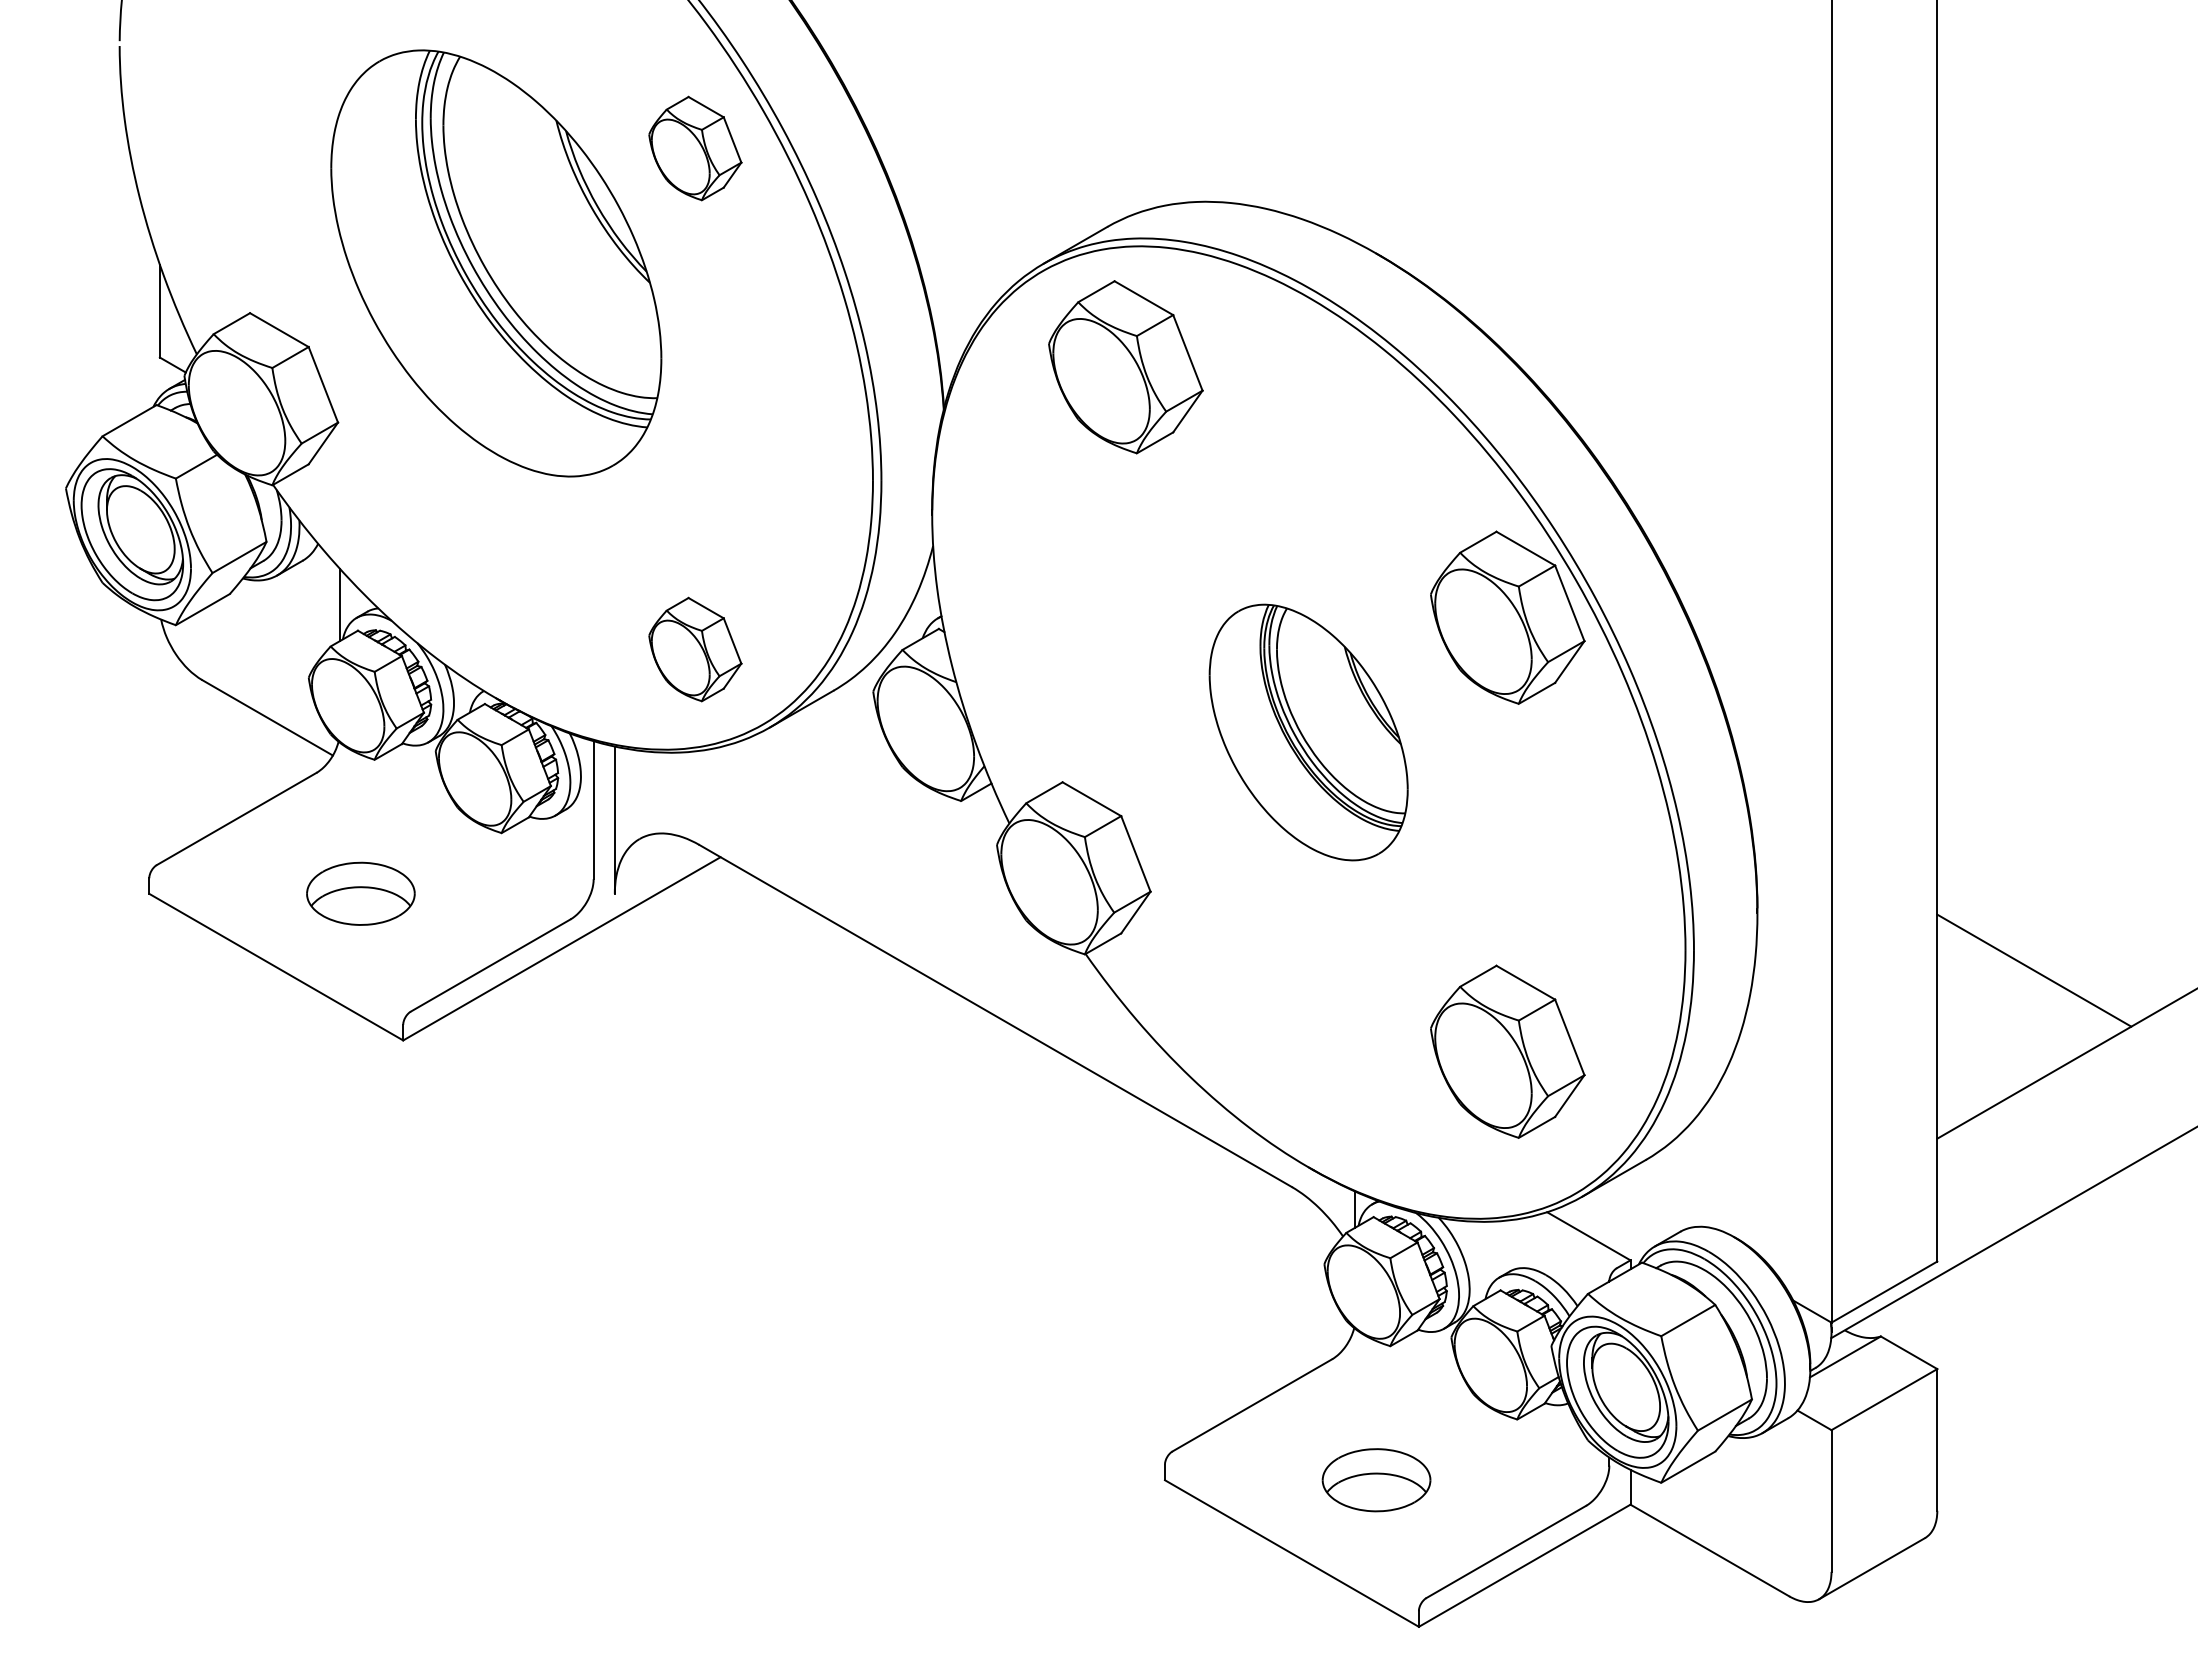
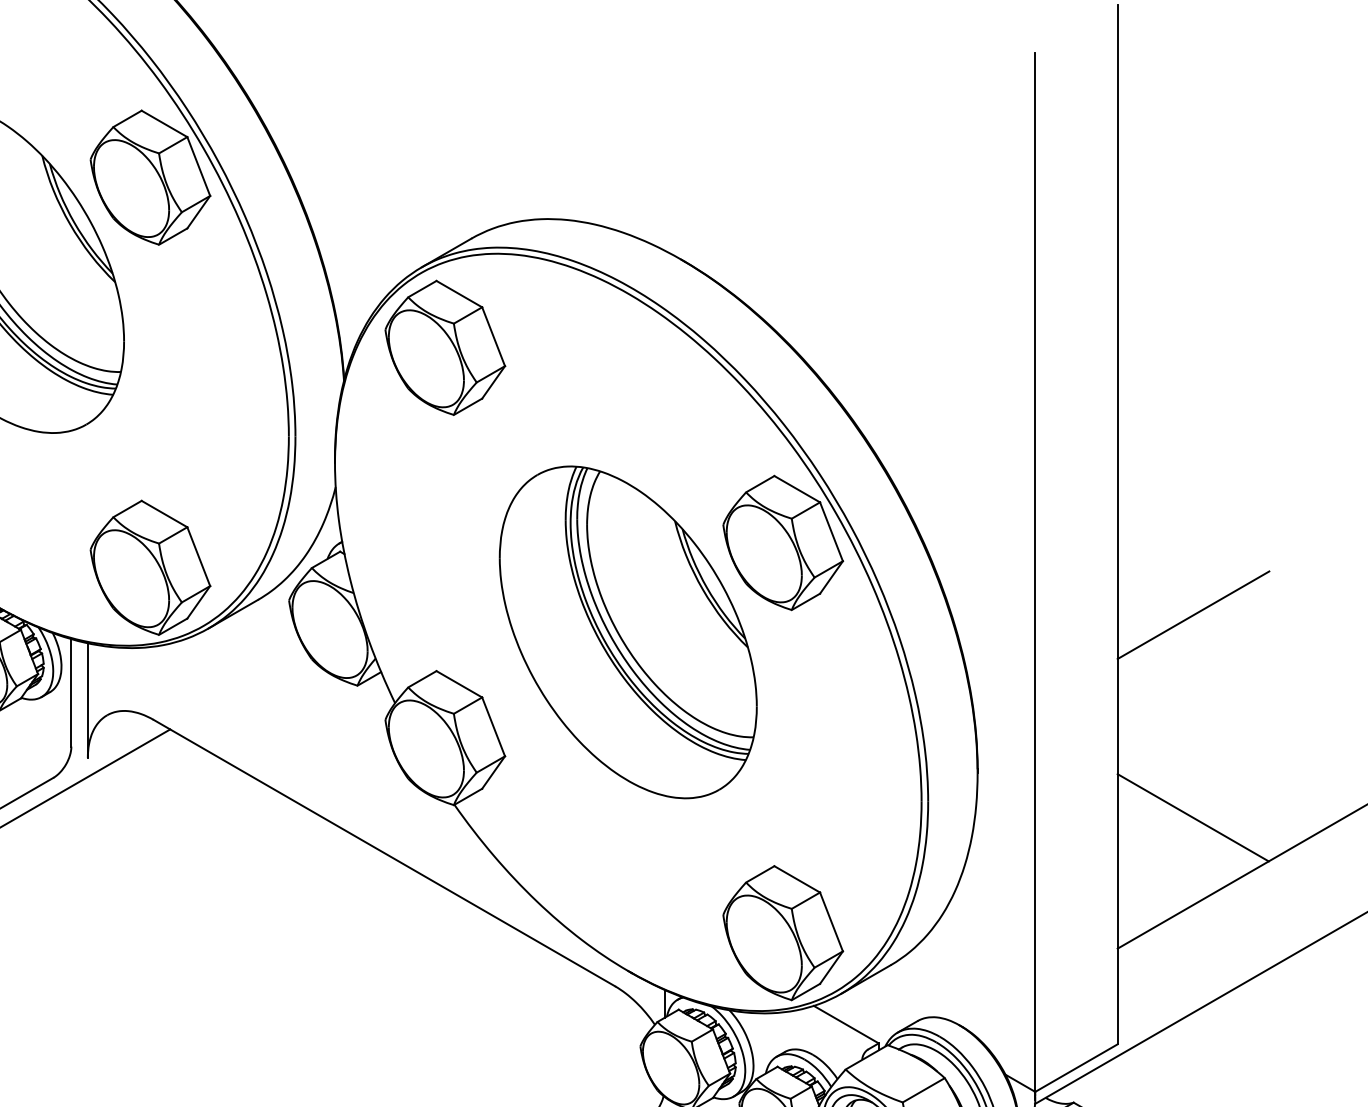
part: (695, 148) -> (150, 177), size x1.67
part: (1125, 367) -> (445, 348), moved
part: (695, 649) -> (150, 567), size x1.67
line: (2034, 710) -> (1193, 615), added
part: (1308, 732) -> (628, 632), size x1.67
part: (1507, 1051) -> (782, 932), moved

